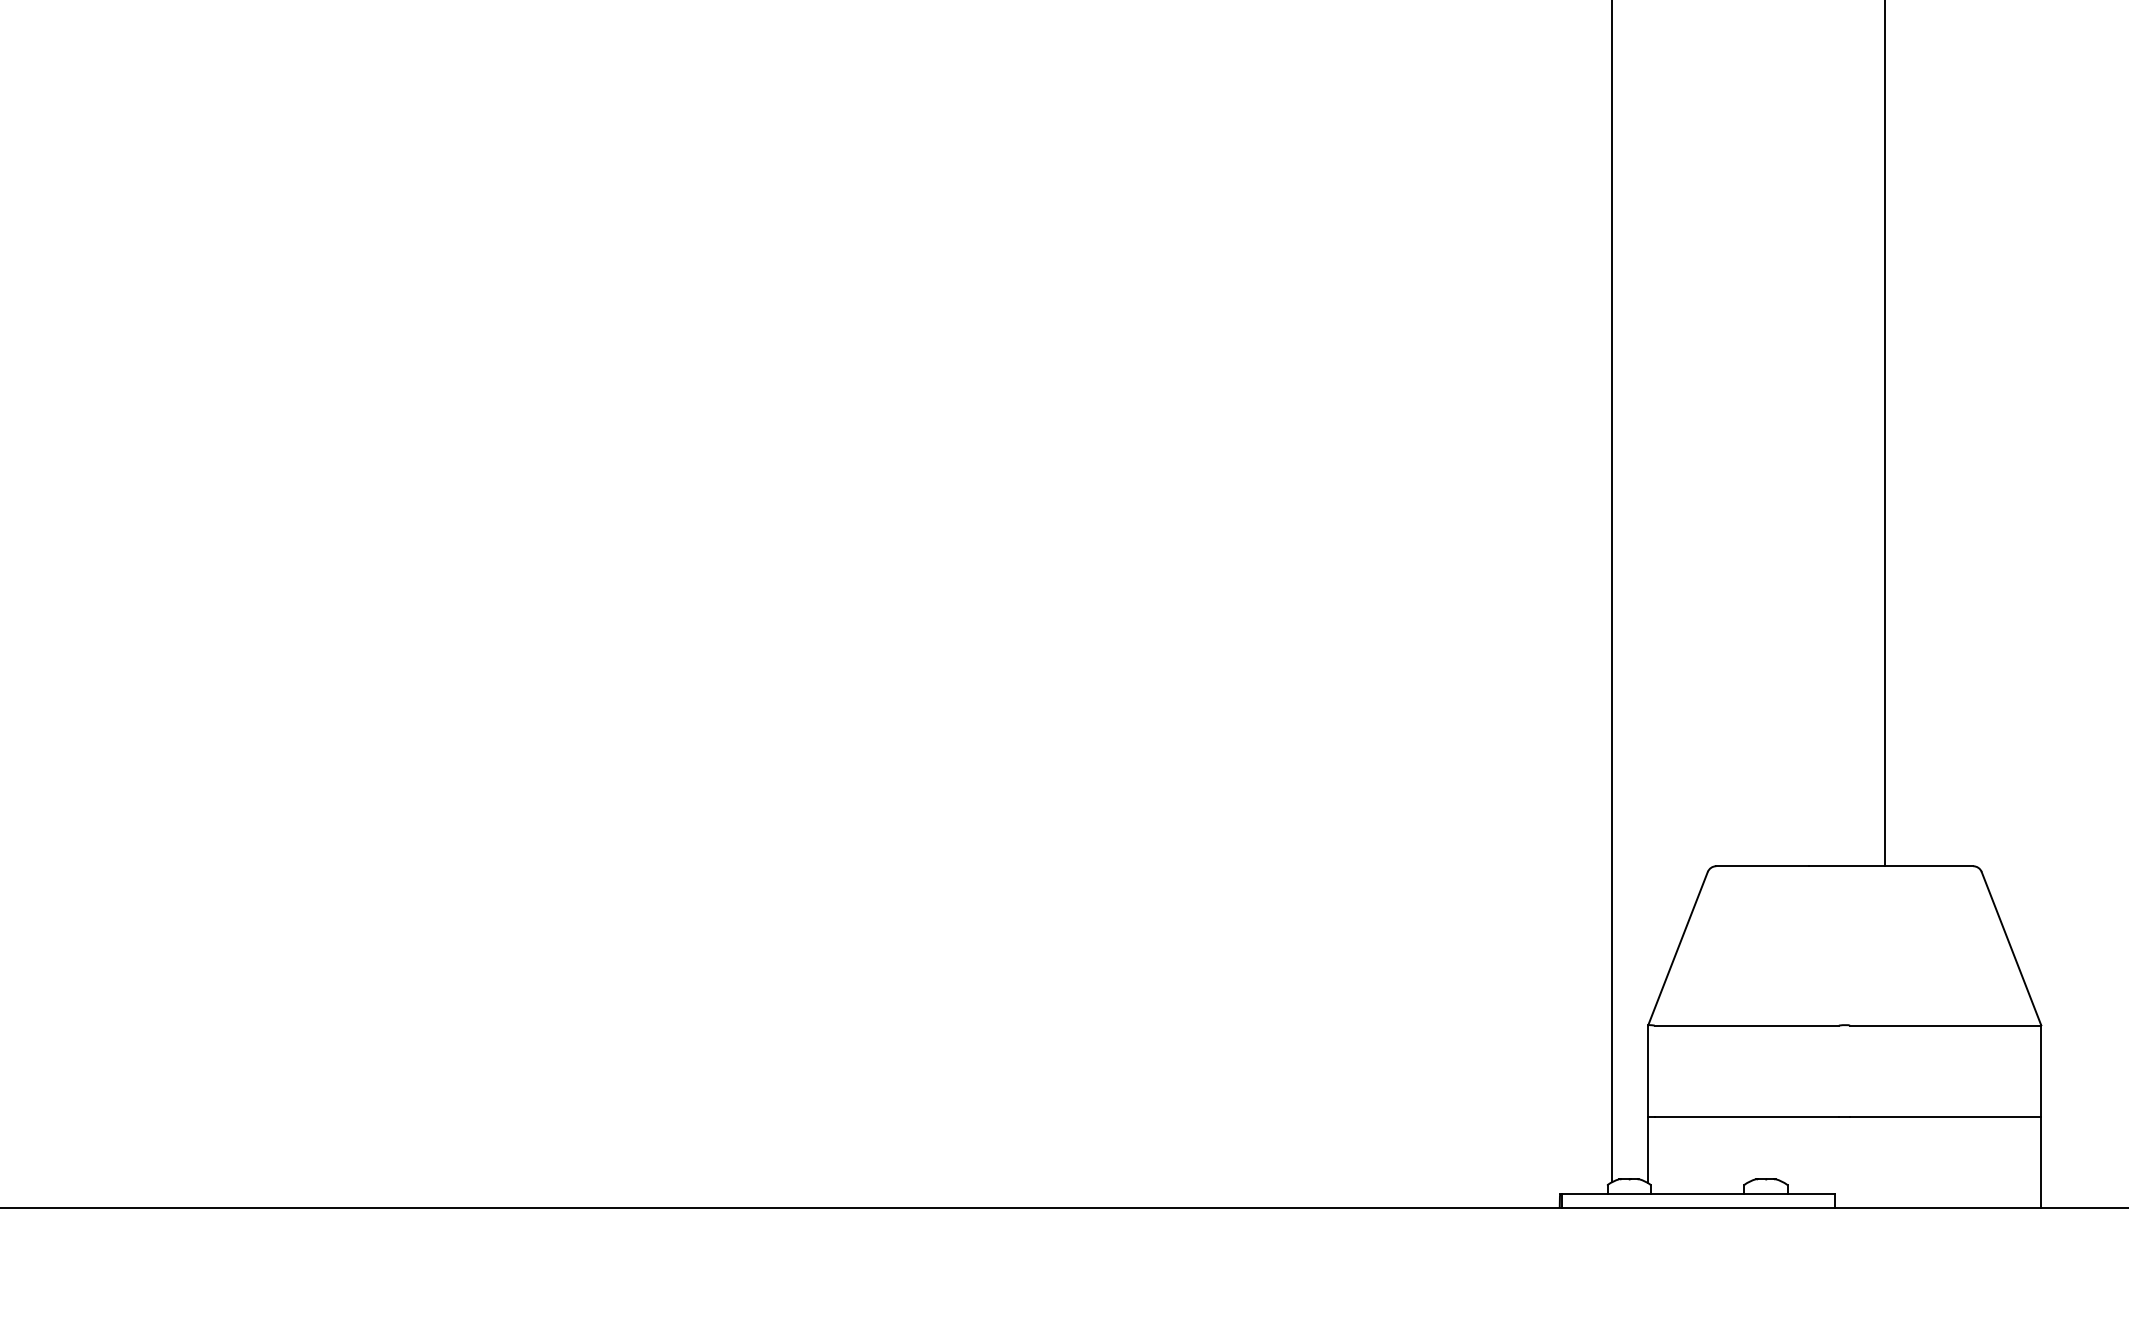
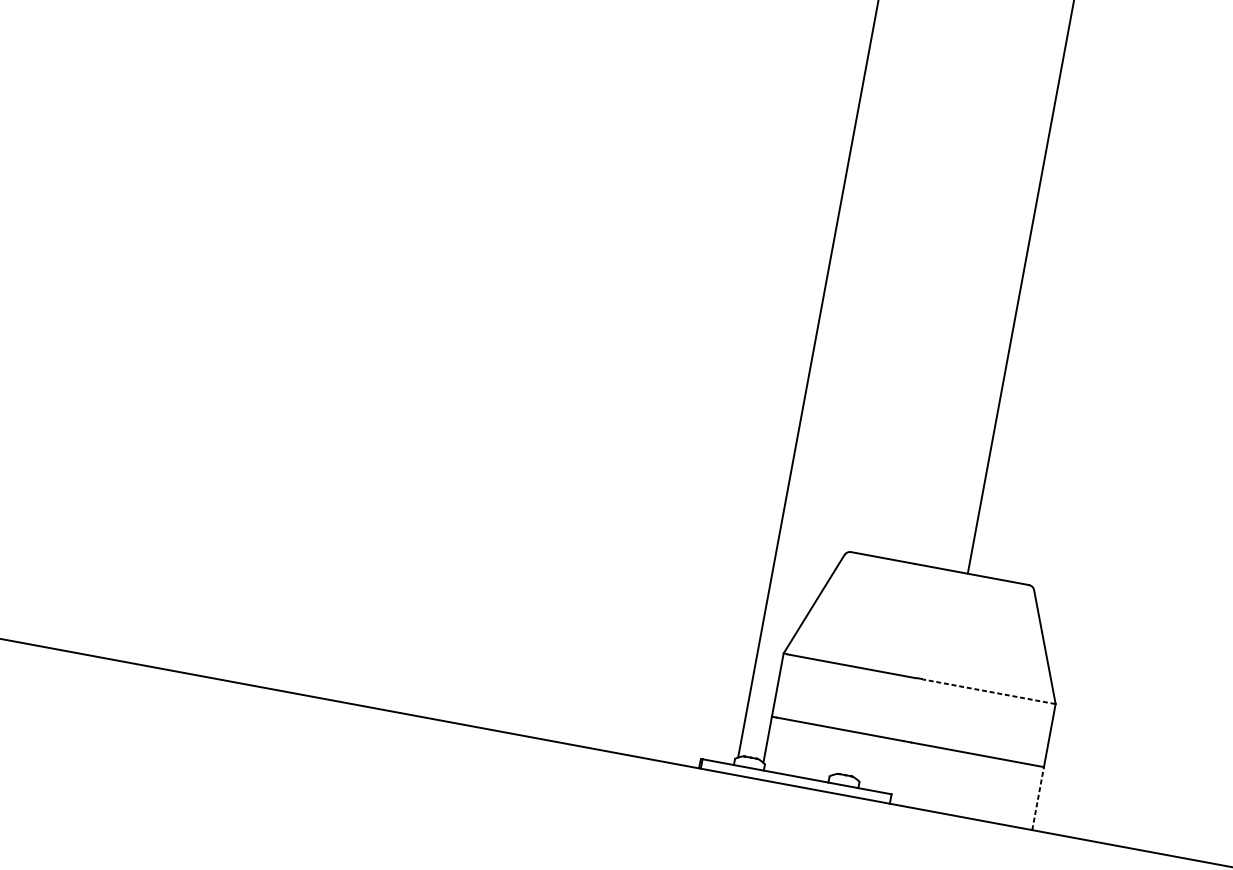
line: (1944, 1025) -> (988, 691), solid -> dashed
line: (2041, 1162) -> (1038, 798), solid -> dashed

